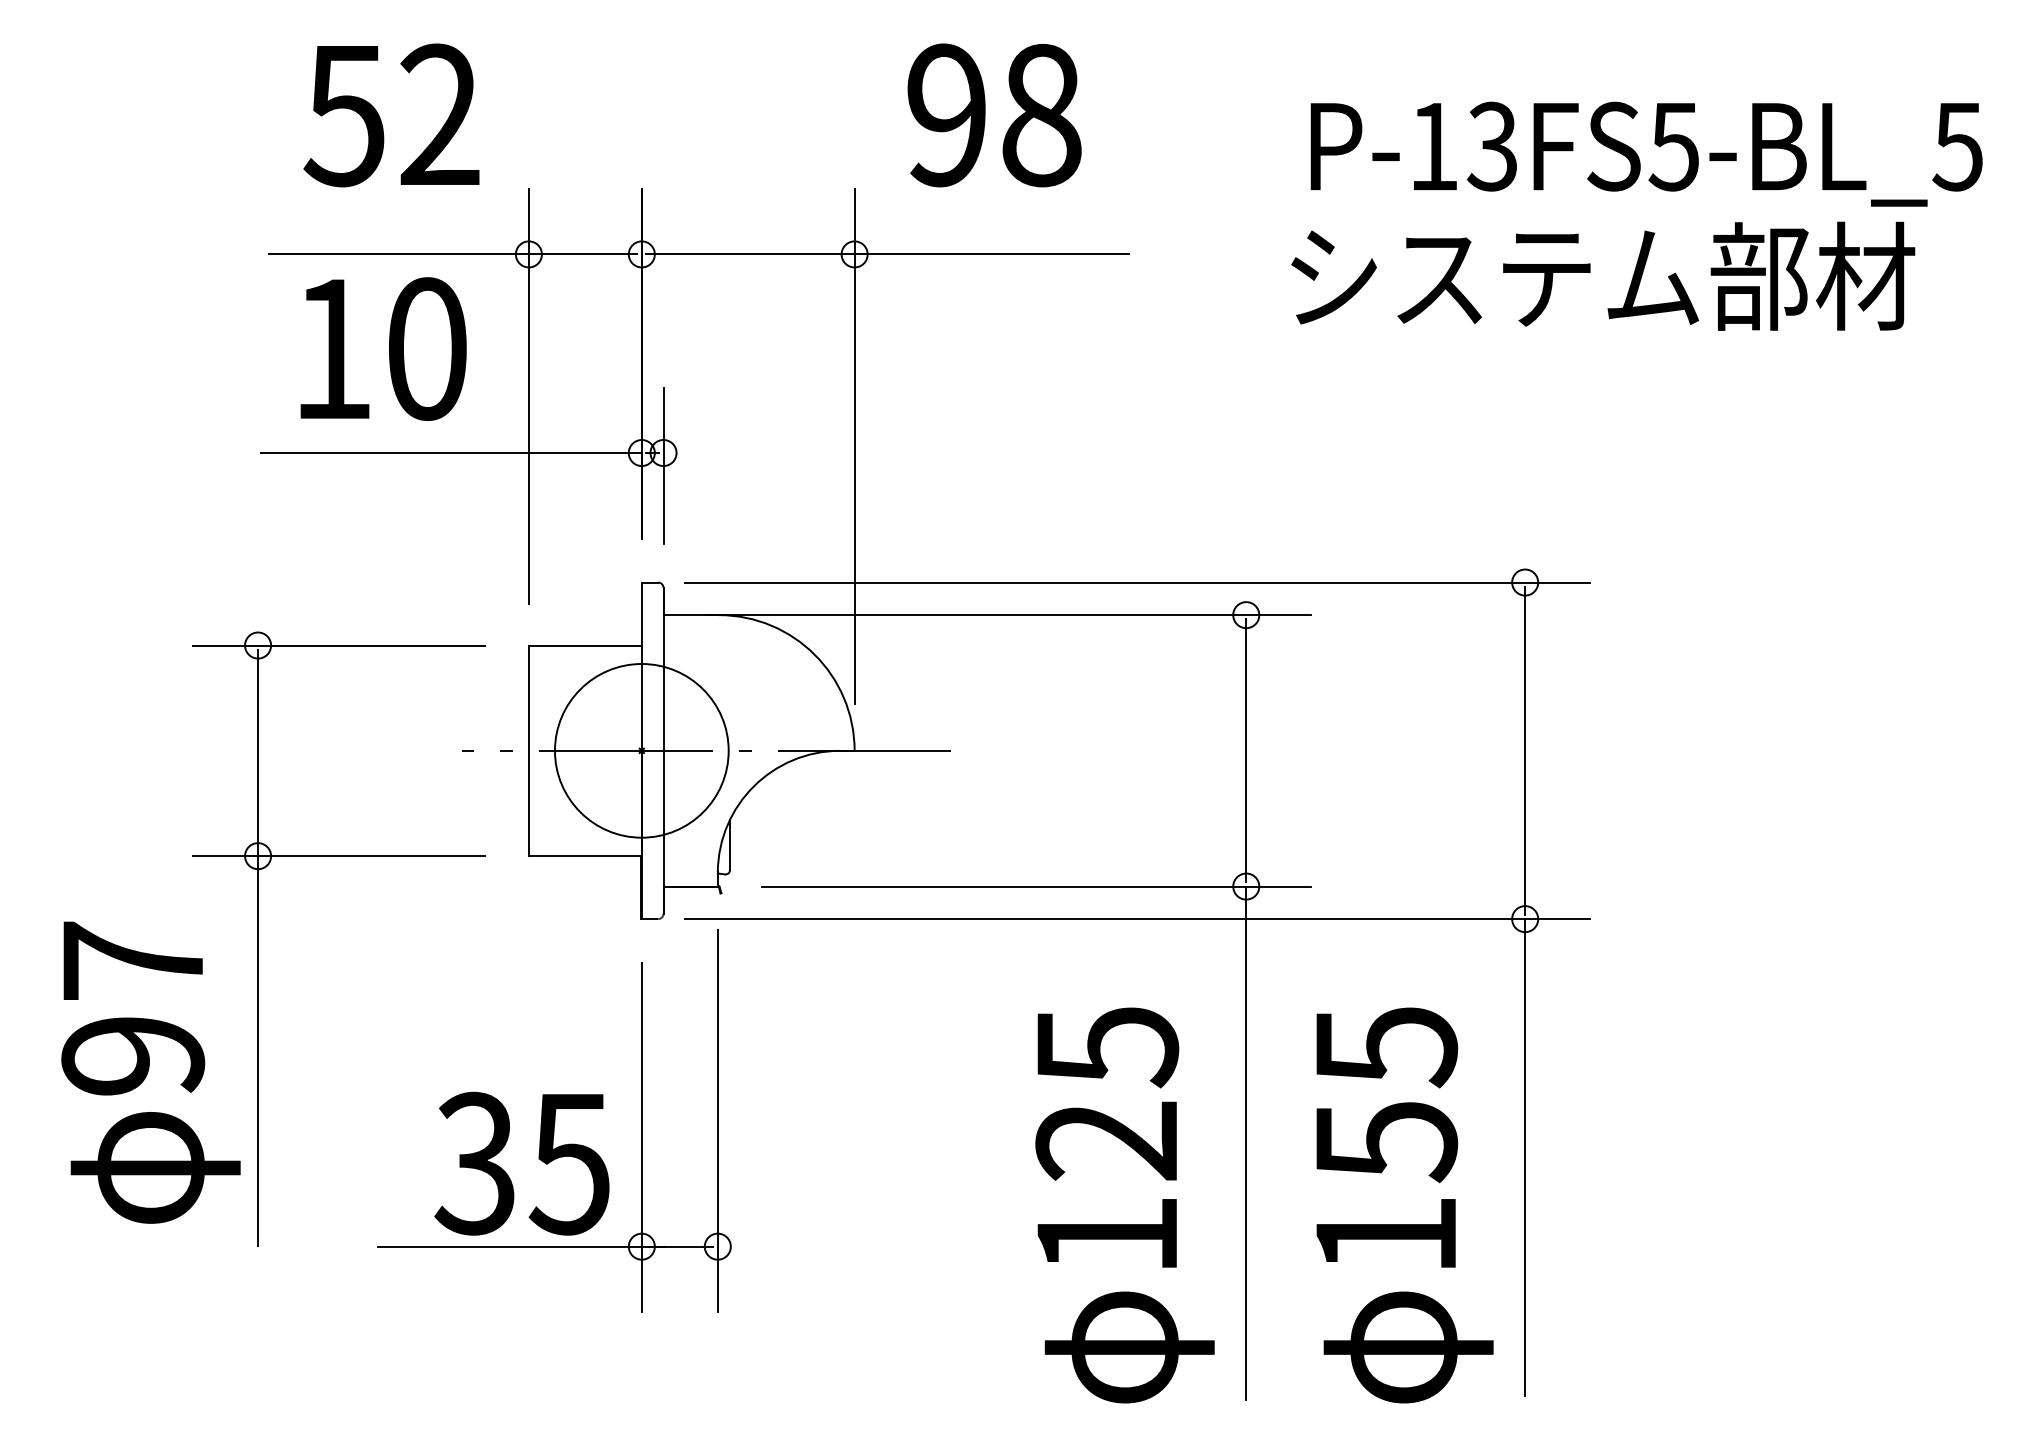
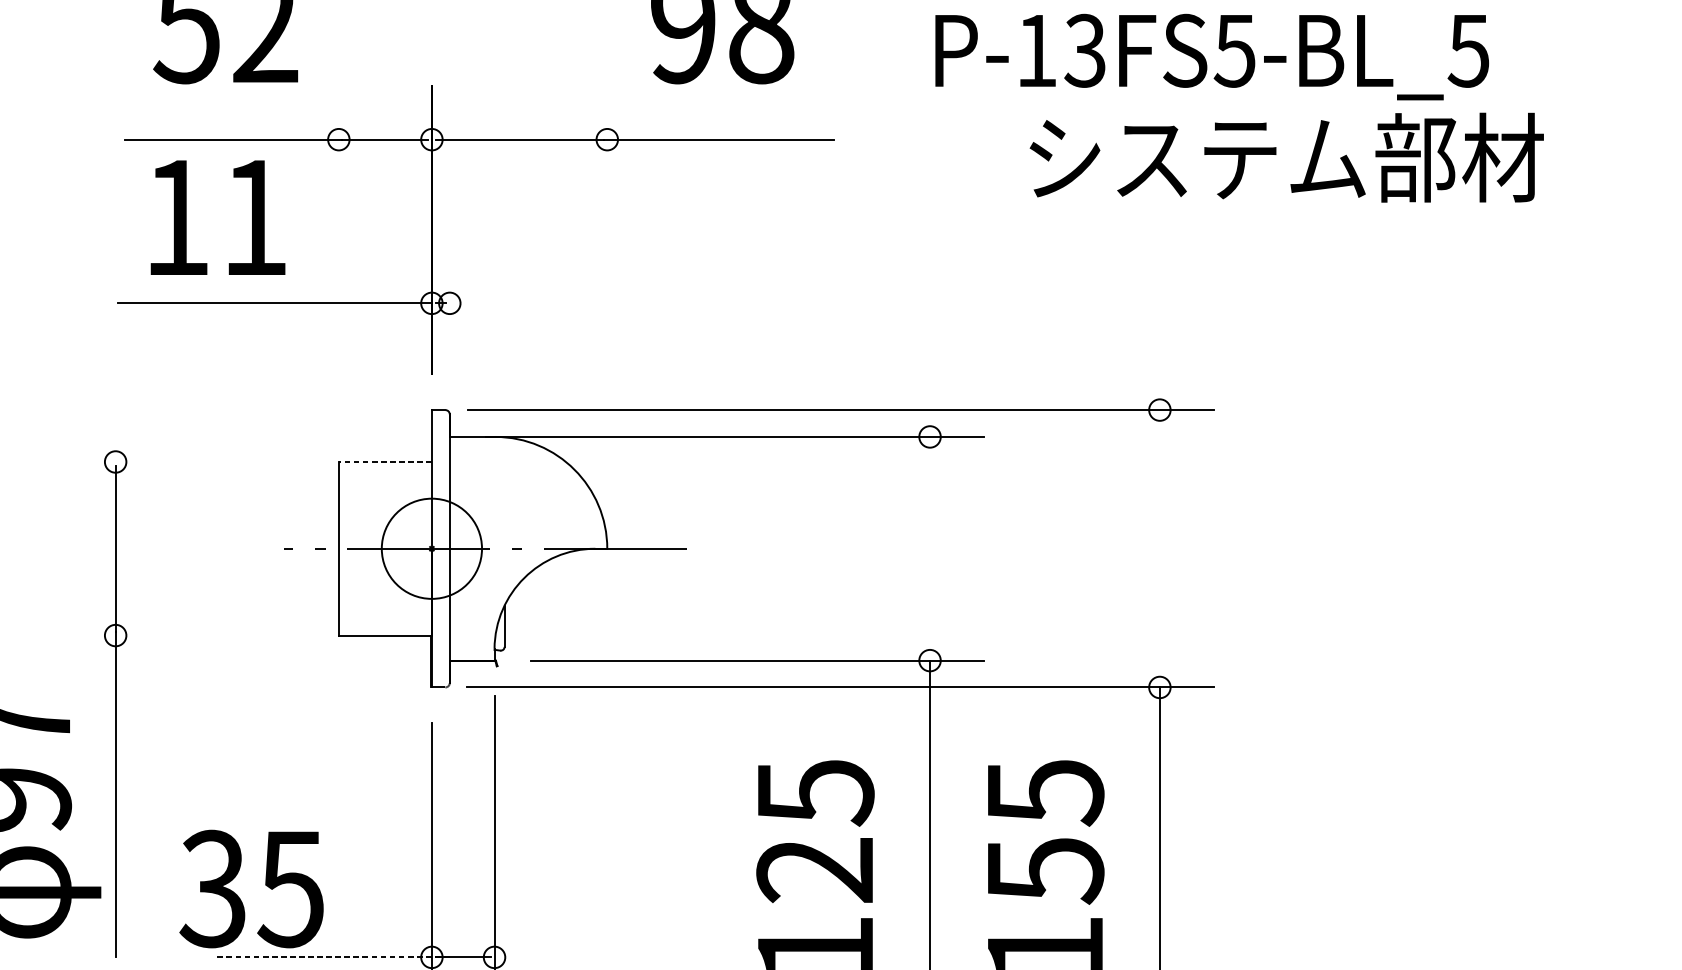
text: (1646, 153) -> (1212, 56), moved
text: (1603, 275) -> (1287, 157), moved
text: (427, 348) -> (255, 217), 10 -> 11
line: (528, 396) -> (338, 256), removed
line: (854, 446) -> (607, 297), removed
line: (663, 465) -> (449, 313), removed
line: (338, 645) -> (181, 461), removed
line: (584, 645) -> (384, 461), solid -> dashed
circle: (641, 750) -> (431, 548), size x0.7
line: (1246, 750) -> (930, 548), removed
line: (1525, 750) -> (1160, 548), removed
line: (338, 856) -> (181, 635), removed
text: (521, 1163) -> (251, 888), moved
line: (520, 1246) -> (331, 957), solid -> dashed

